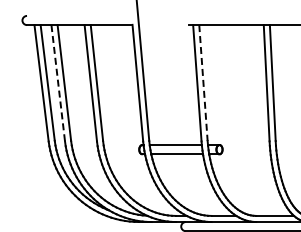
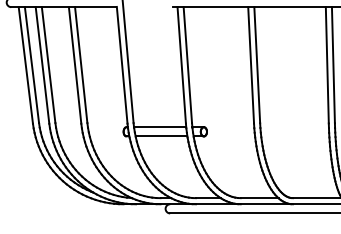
line: (58, 83) -> (42, 65), dashed -> solid
line: (203, 83) -> (187, 65), dashed -> solid

